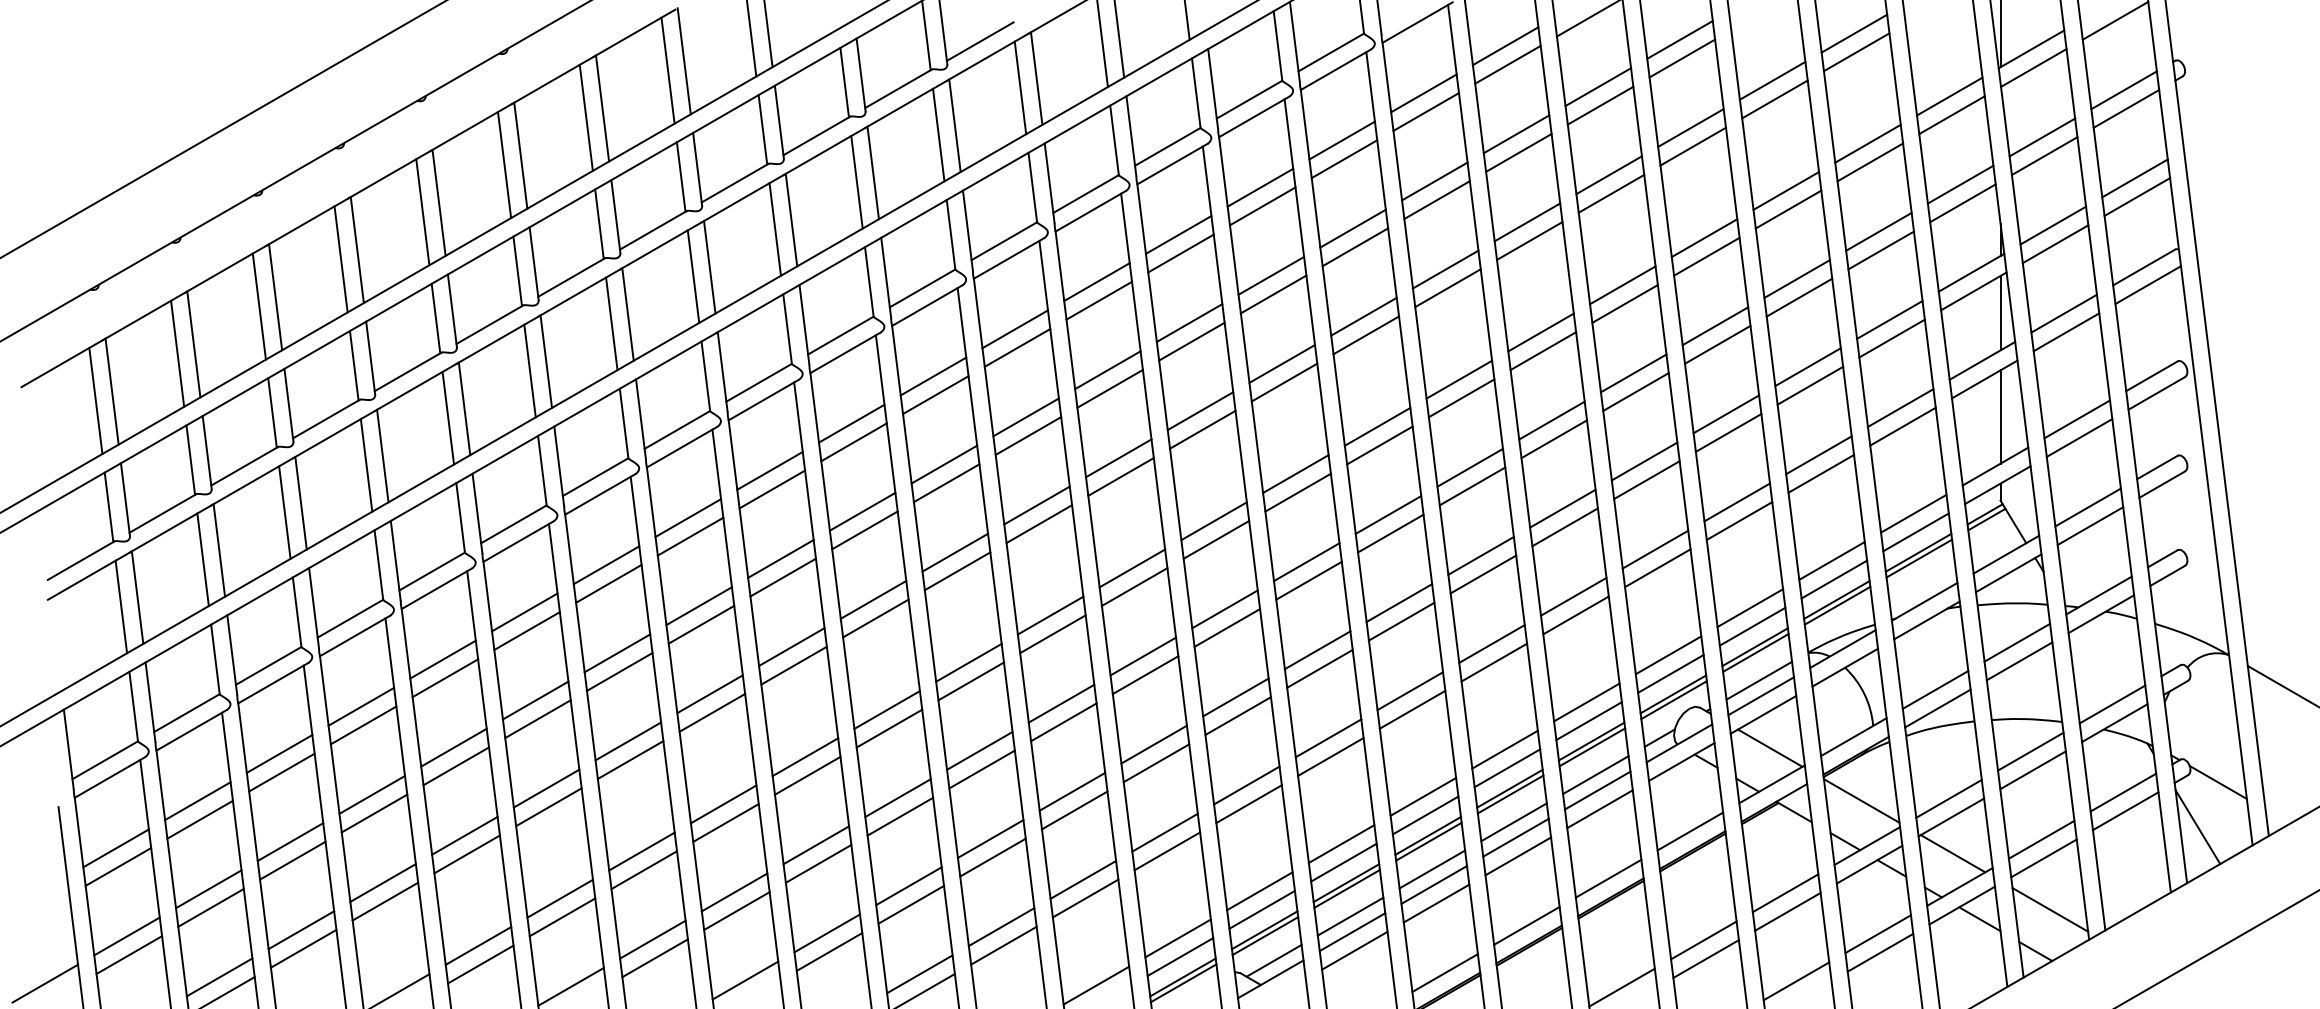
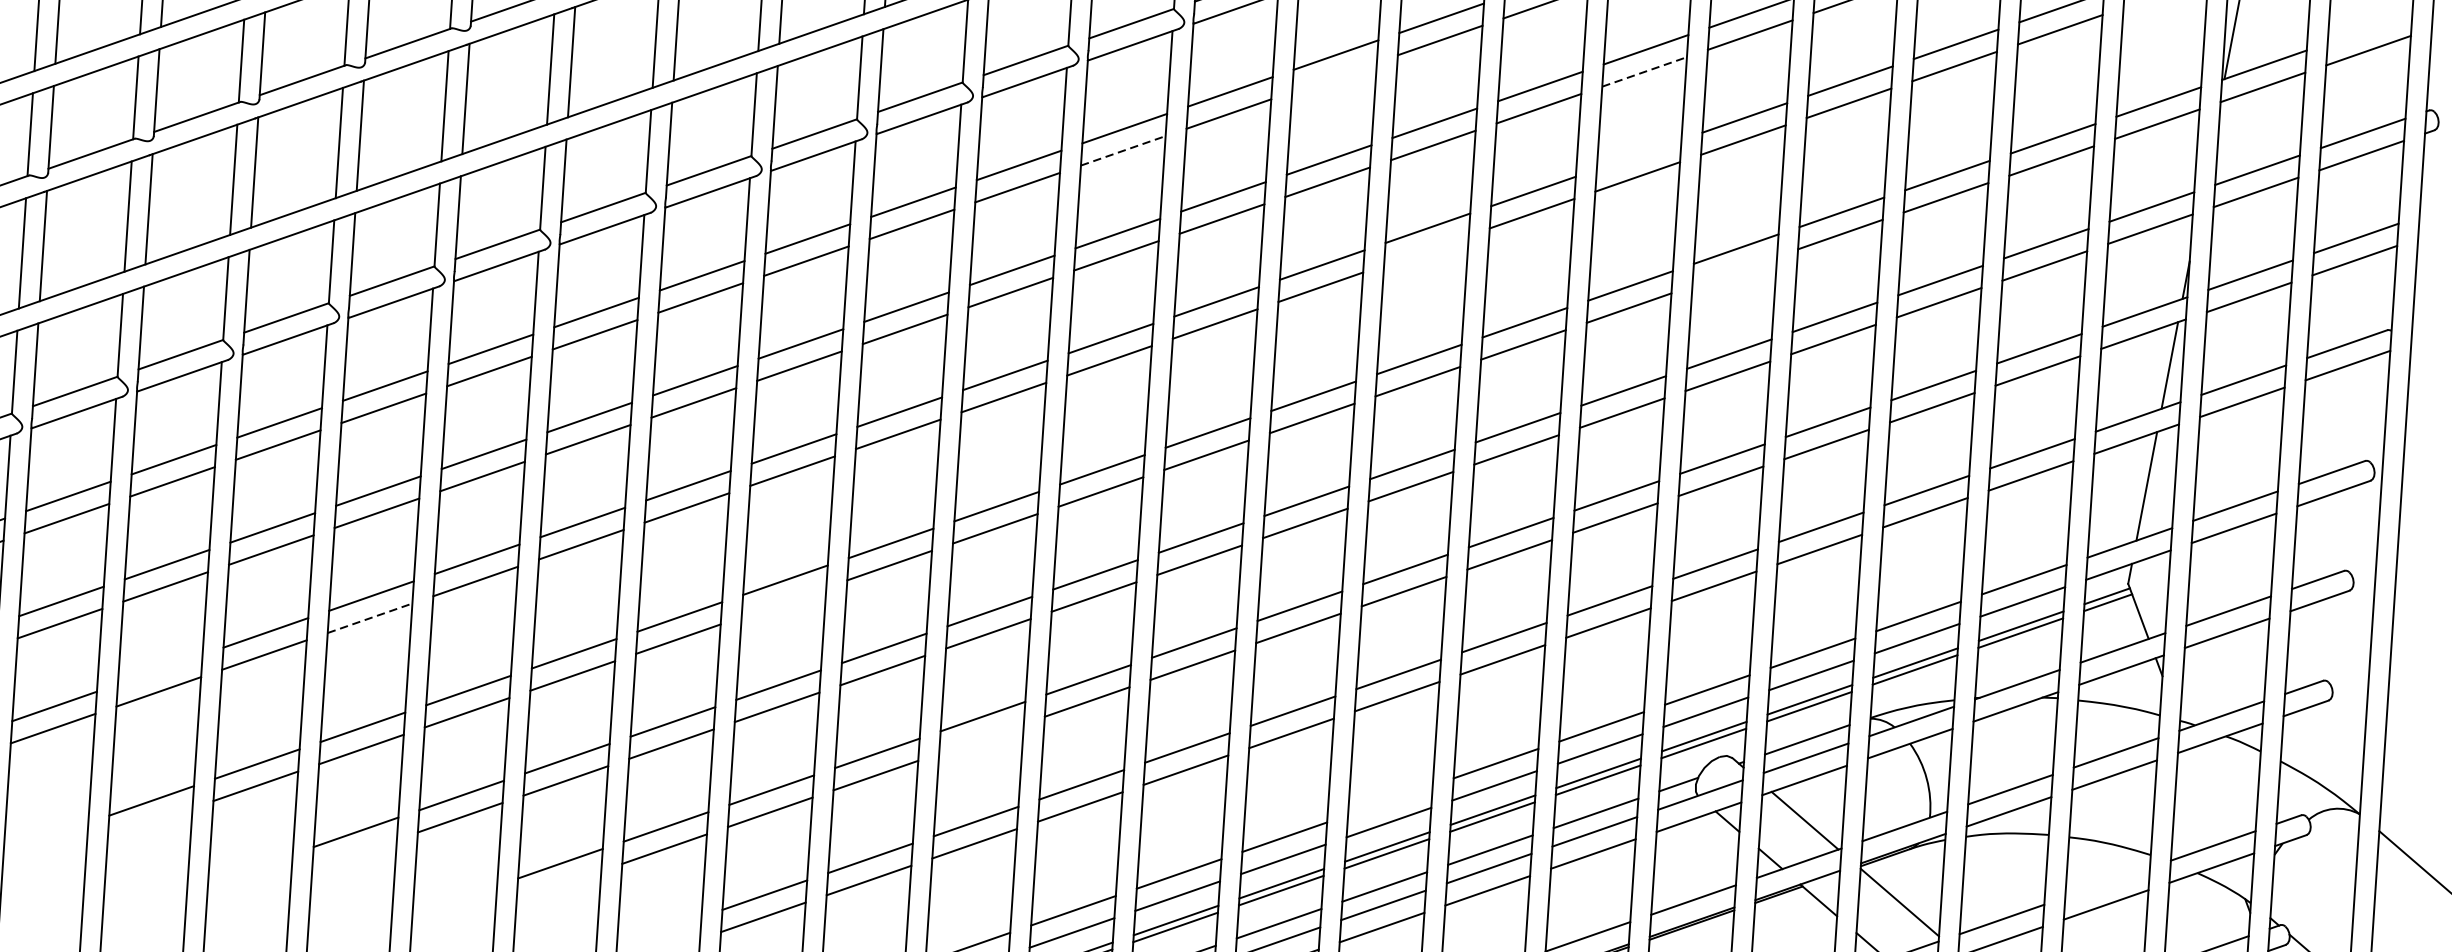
line: (1518, 152) -> (1644, 71), solid -> dashed
line: (1262, 206) -> (1334, 77), removed
line: (1527, 222) -> (1639, 154), removed
line: (1099, 300) -> (1123, 150), solid -> dashed
line: (1624, 303) -> (1734, 270), removed
line: (1366, 335) -> (1426, 250), removed
line: (889, 728) -> (784, 602), removed
line: (2030, 751) -> (2107, 882), removed
line: (1423, 796) -> (1390, 800), removed
line: (548, 807) -> (369, 618), solid -> dashed
line: (1074, 810) -> (981, 738), removed
line: (382, 882) -> (159, 668), removed

